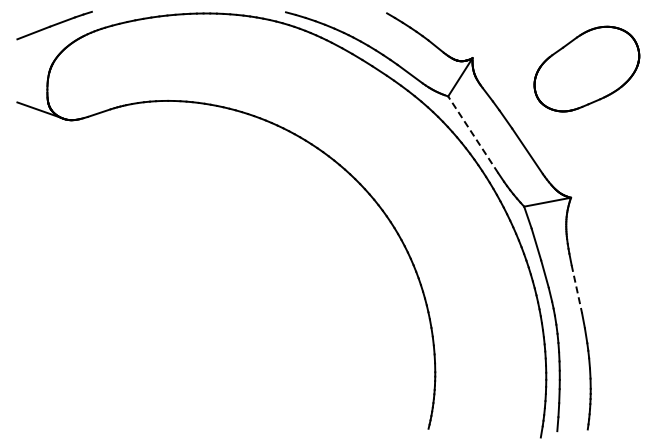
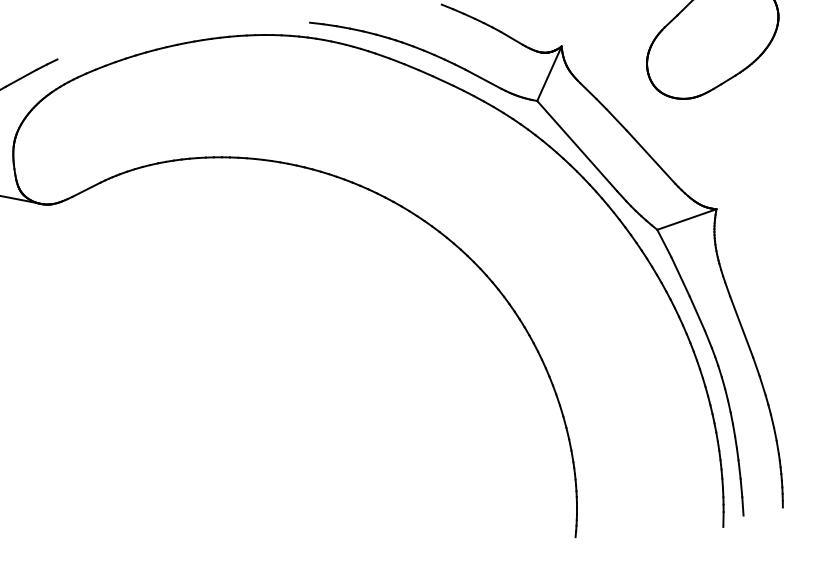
line: (473, 134) -> (577, 145), dashed -> solid
line: (576, 289) -> (741, 327), dashed -> solid

